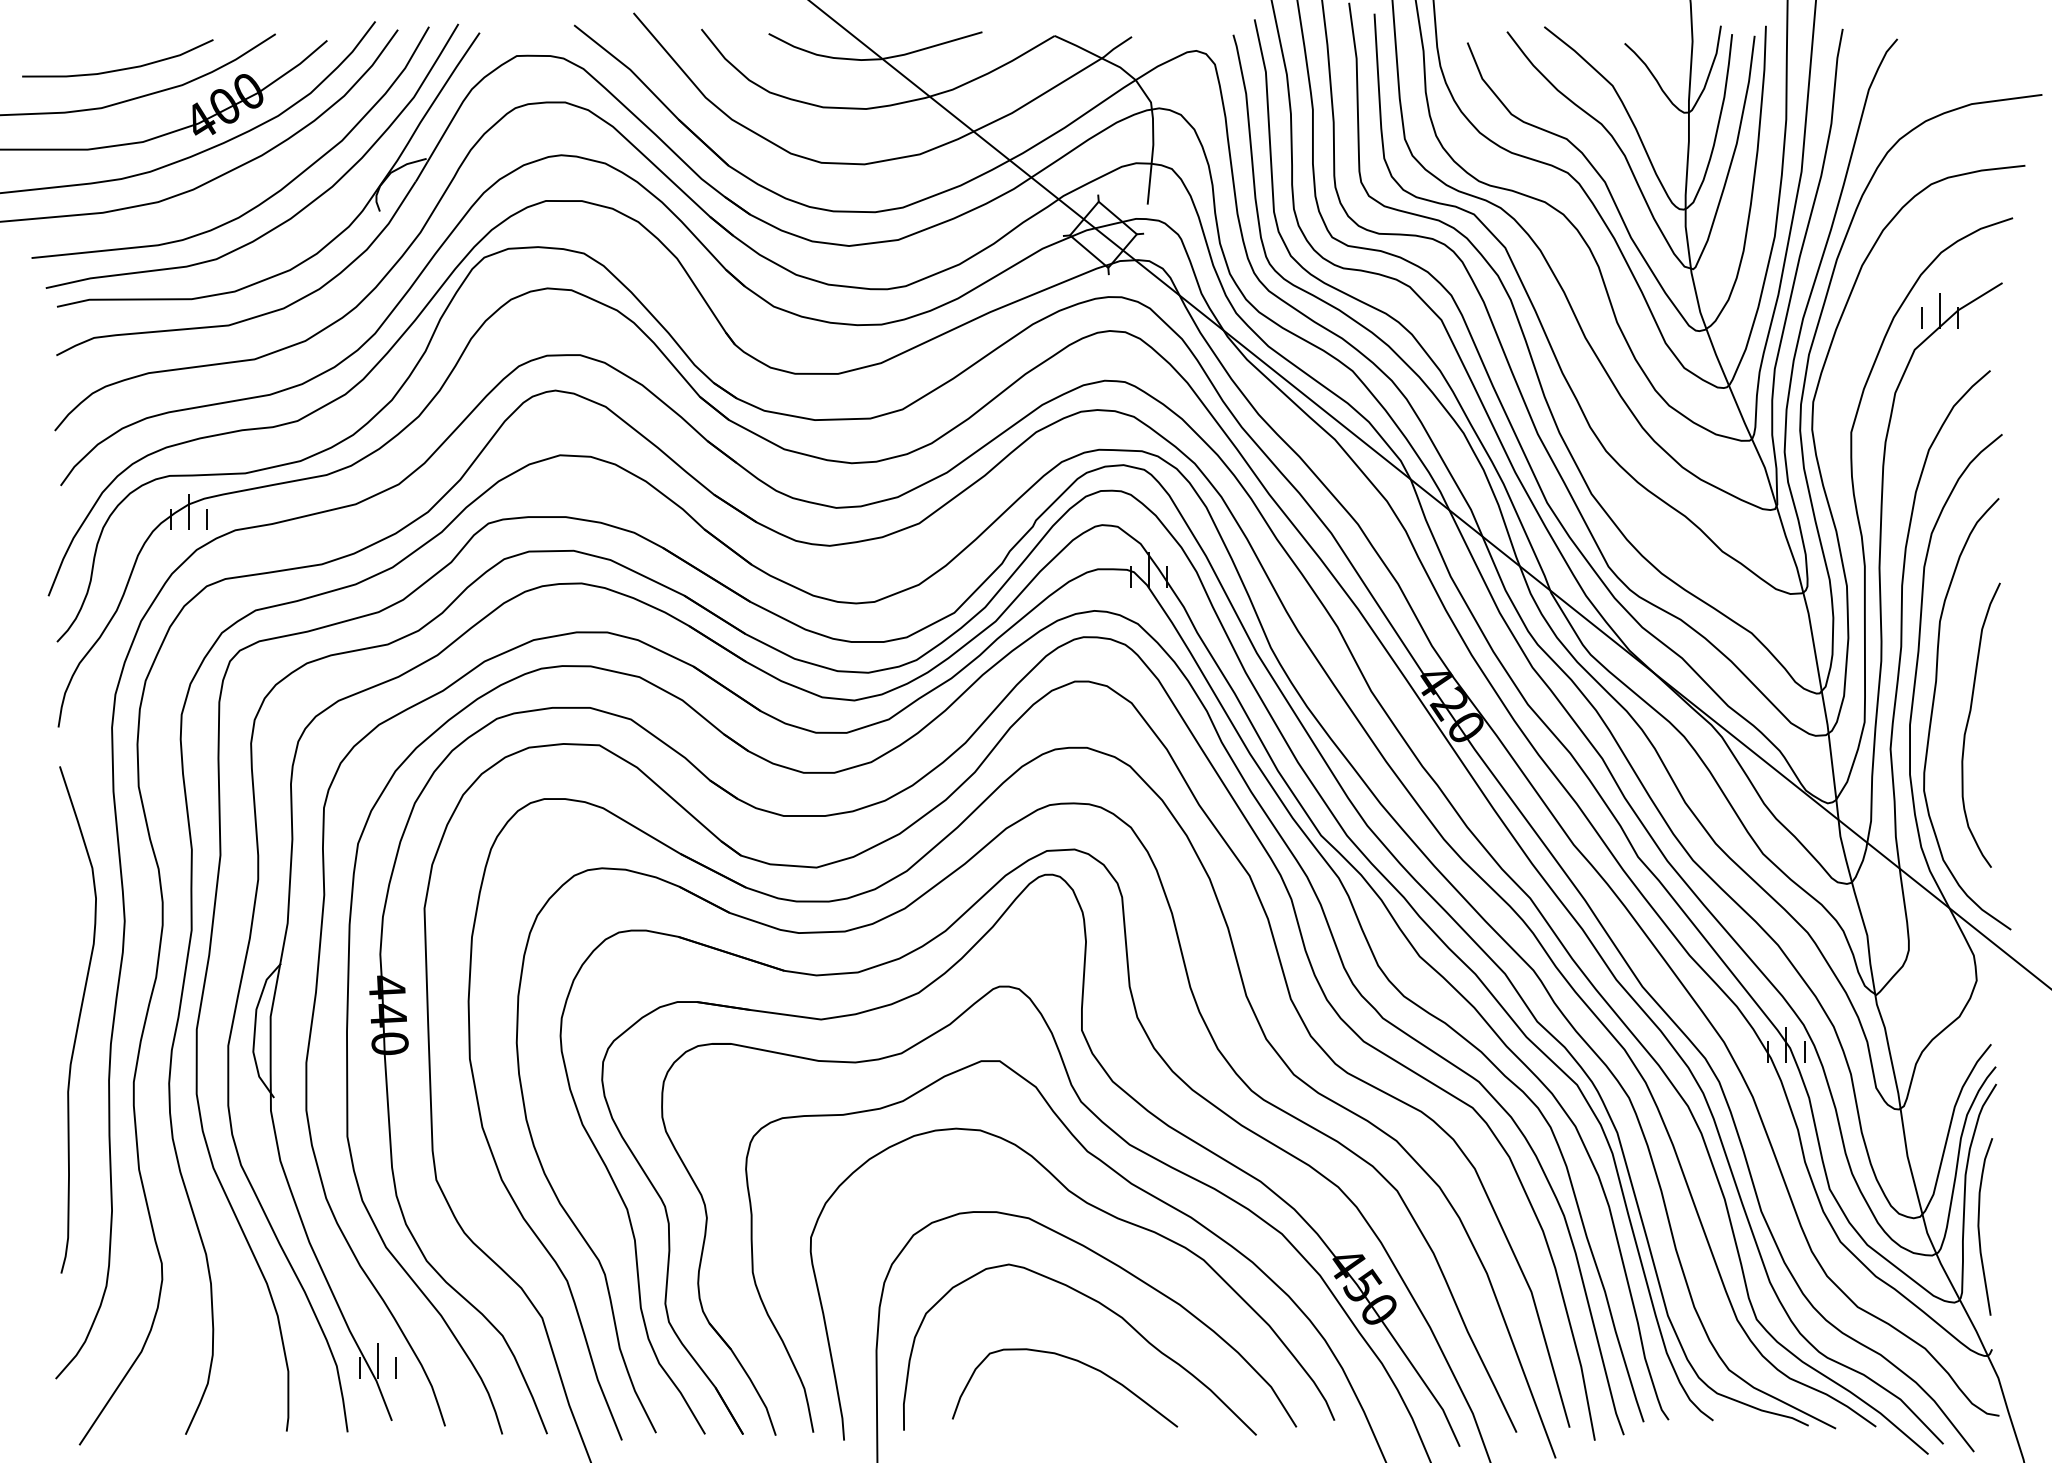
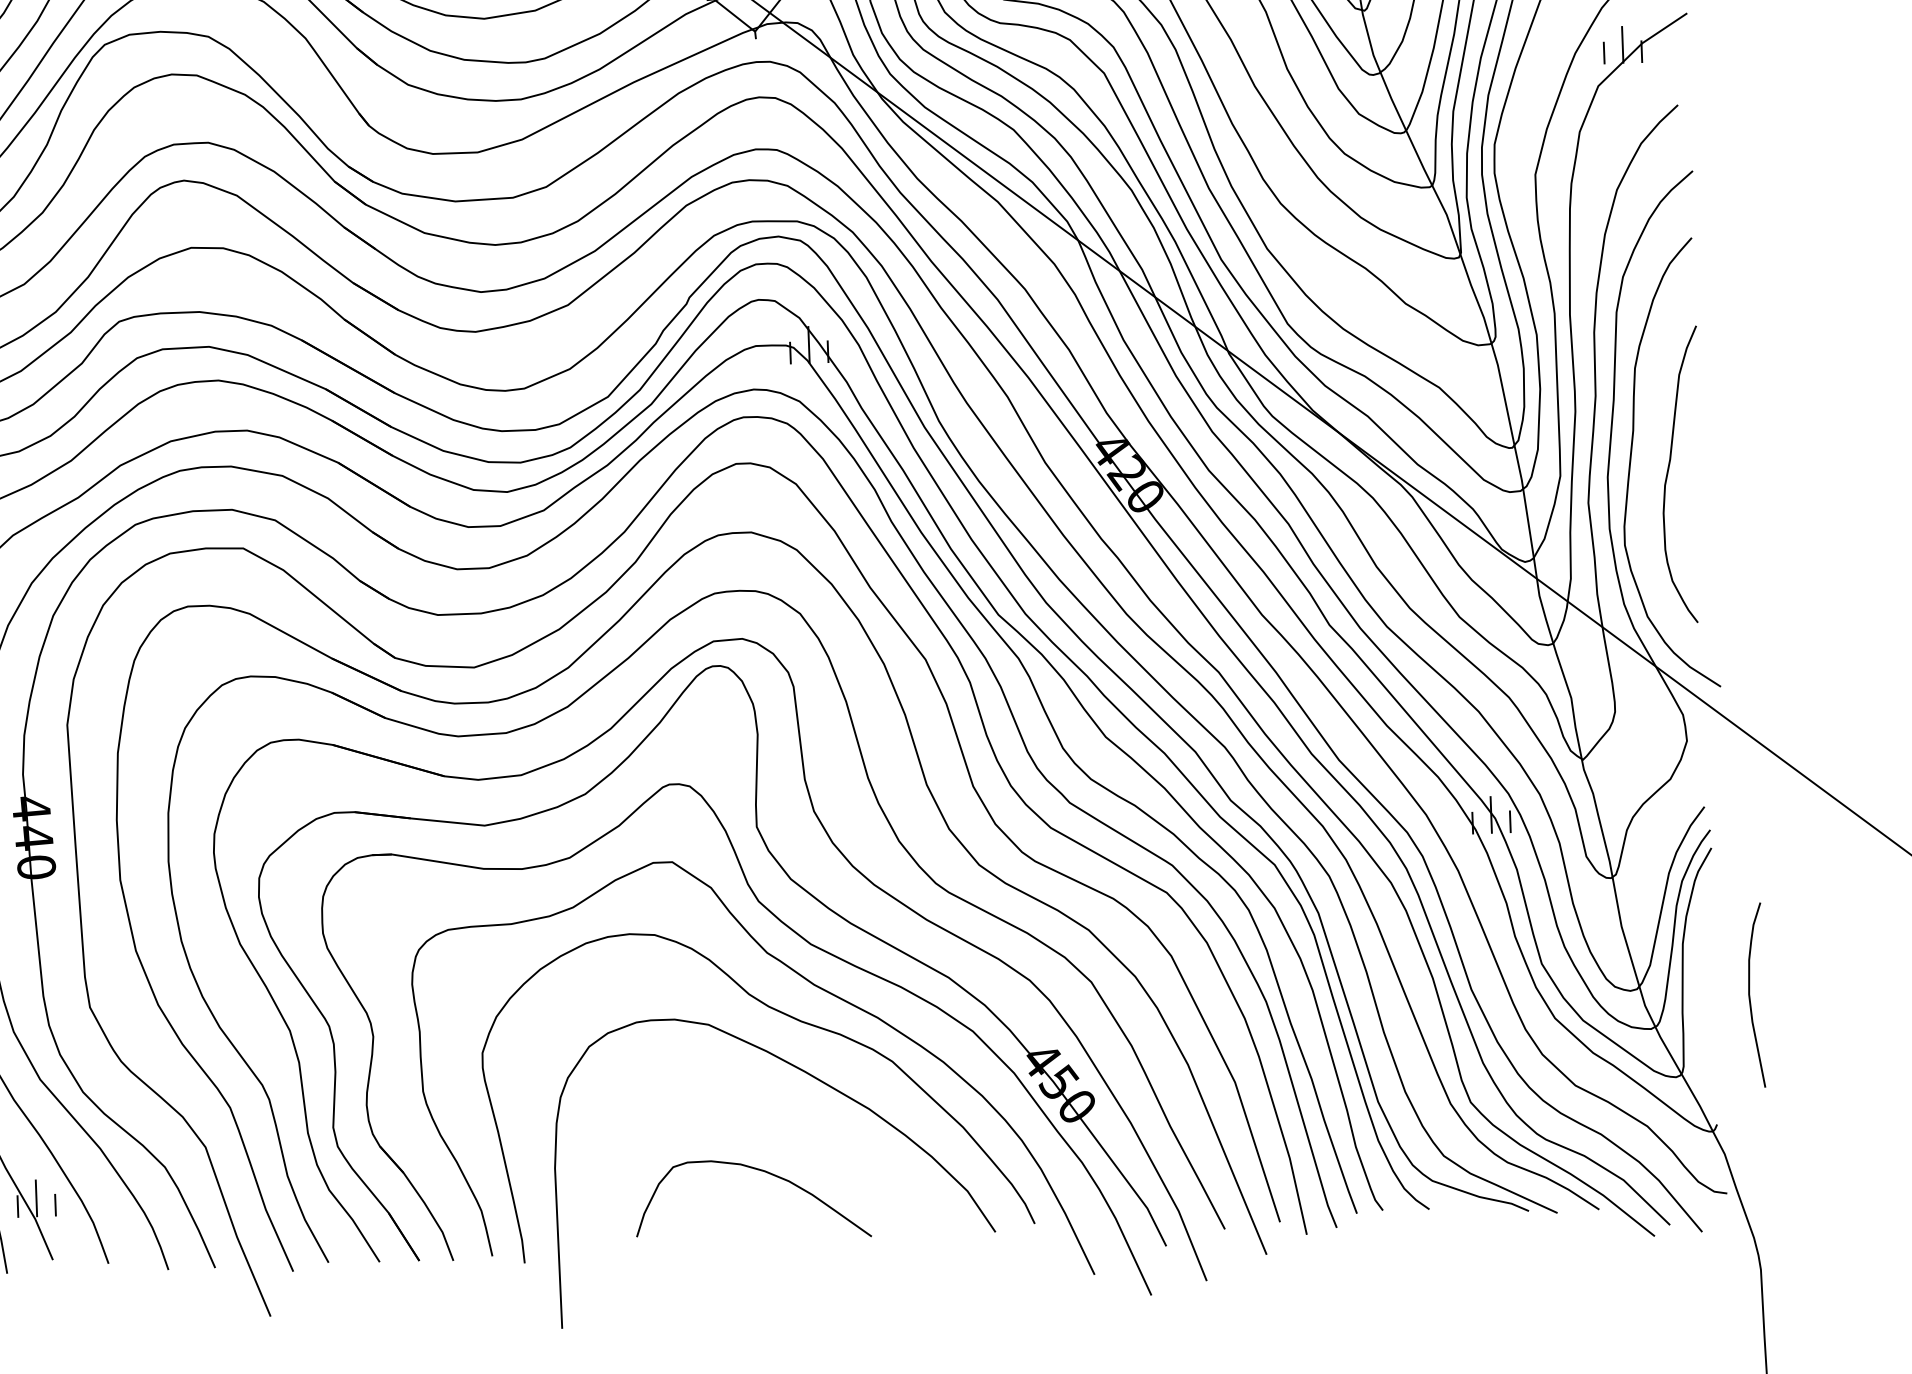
curve: (1979, 1226) -> (1750, 995), moved
curve: (1107, 1309) -> (794, 1116), removed

